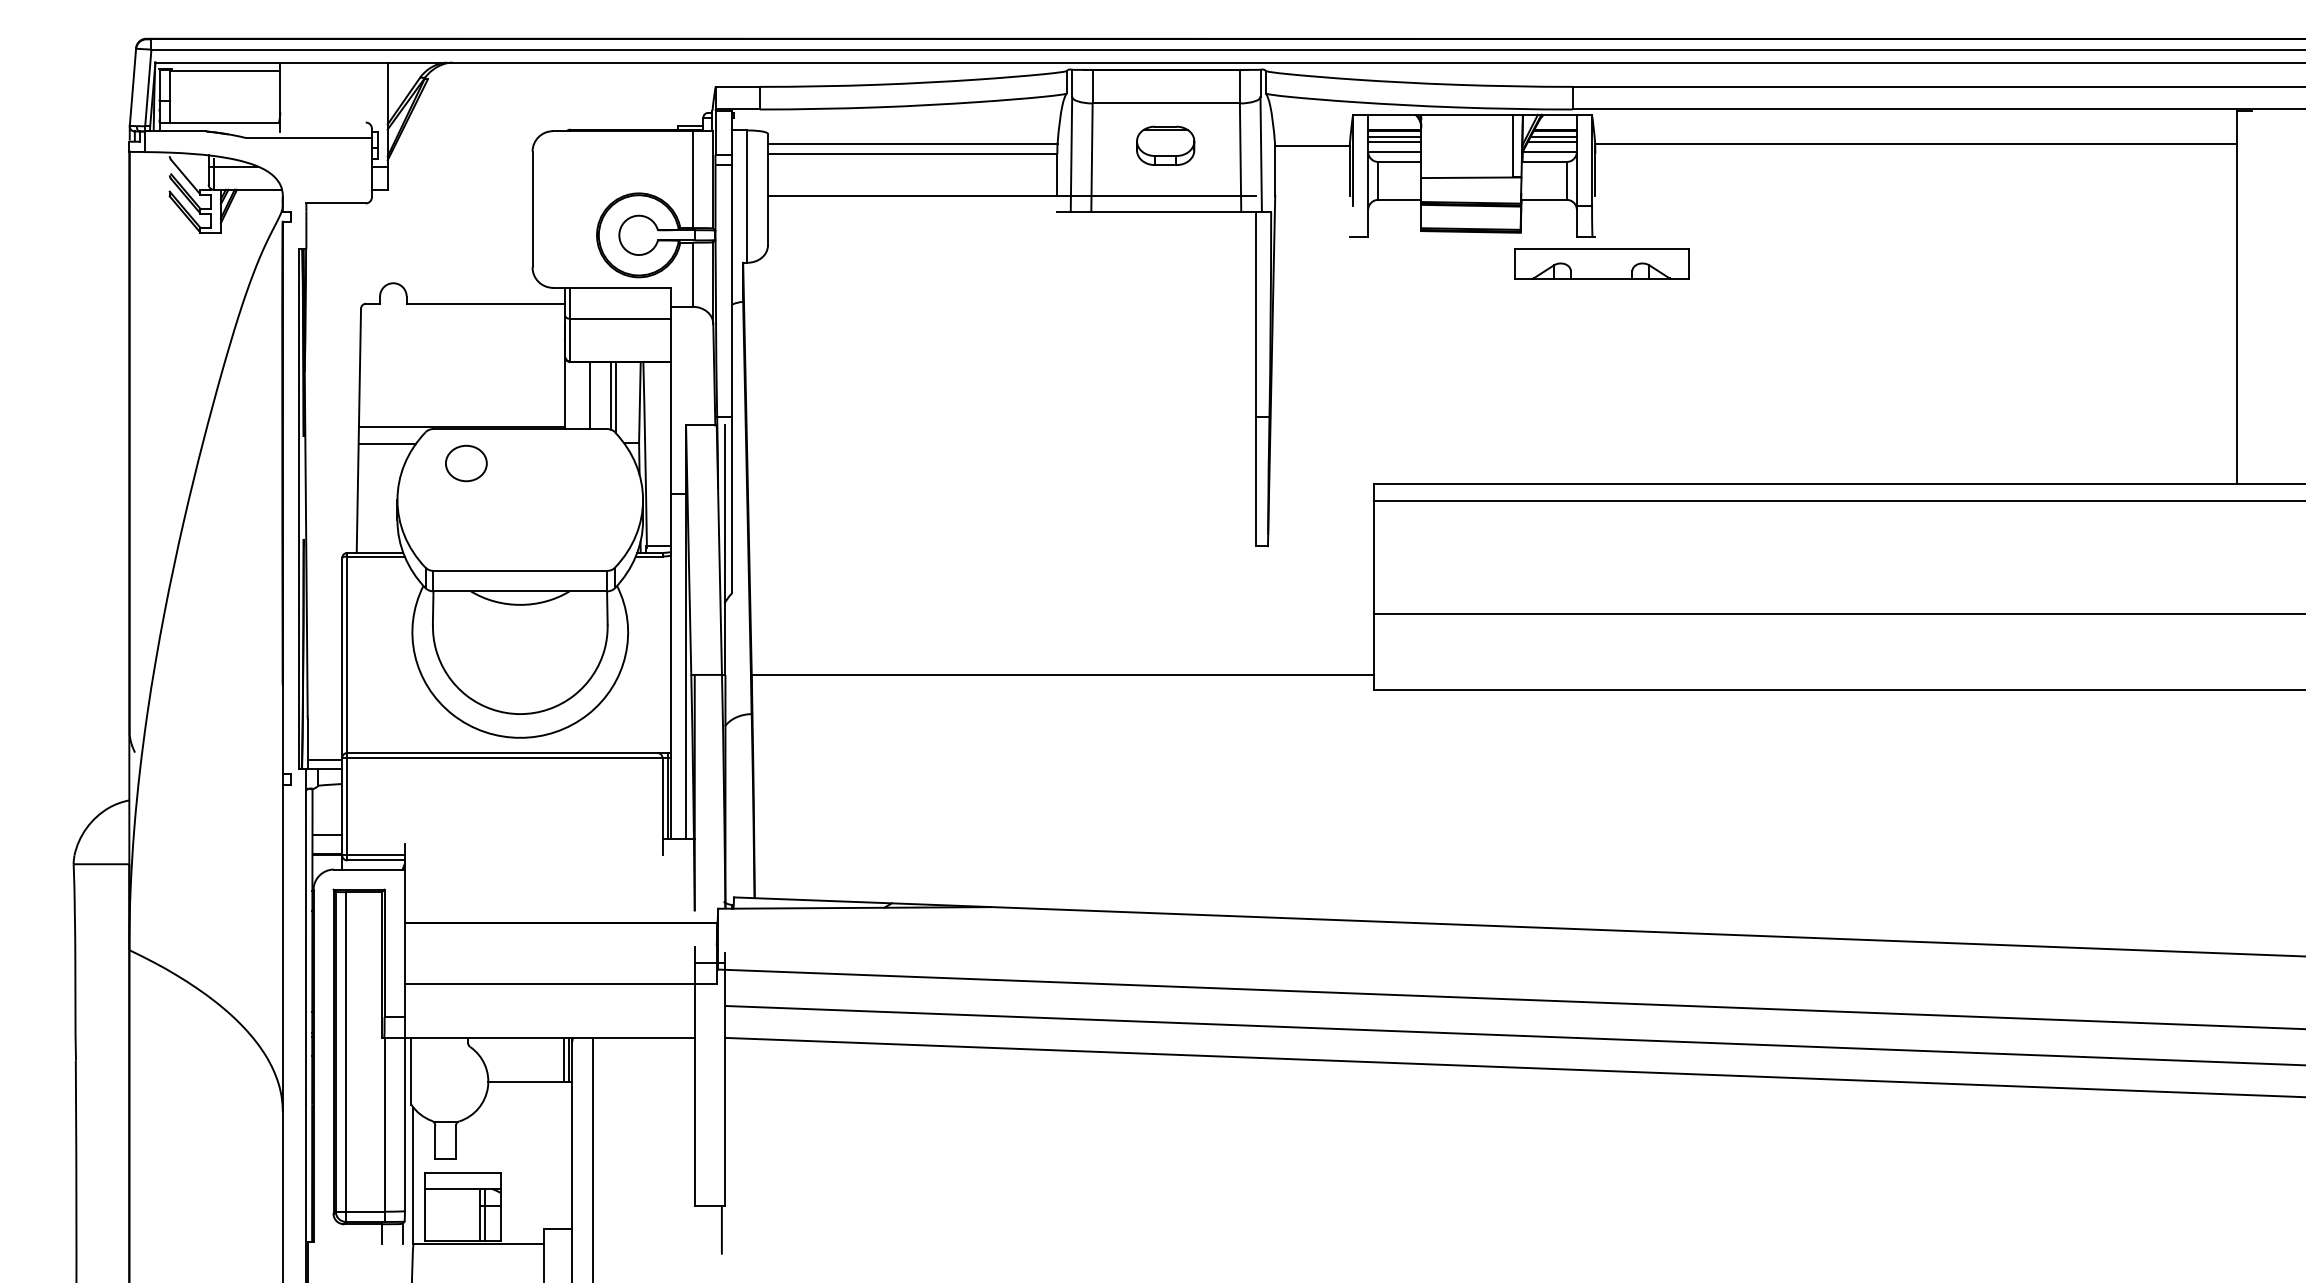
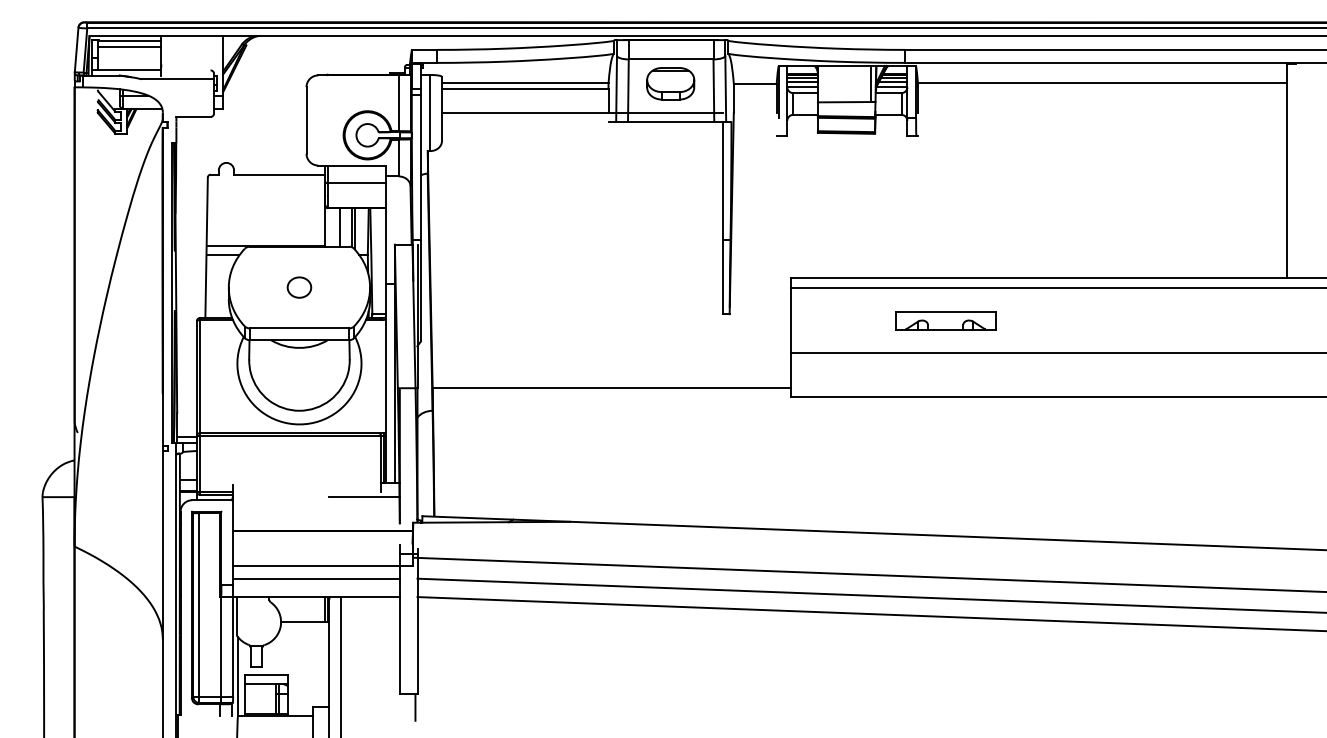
line: (224, 82) -> (129, 47), added
part: (1165, 145) -> (670, 83), size x1.43
part: (1601, 263) -> (945, 320), moved
part: (466, 463) -> (299, 287), moved
line: (633, 863) -> (364, 496), added
line: (548, 1005) -> (315, 578), added

